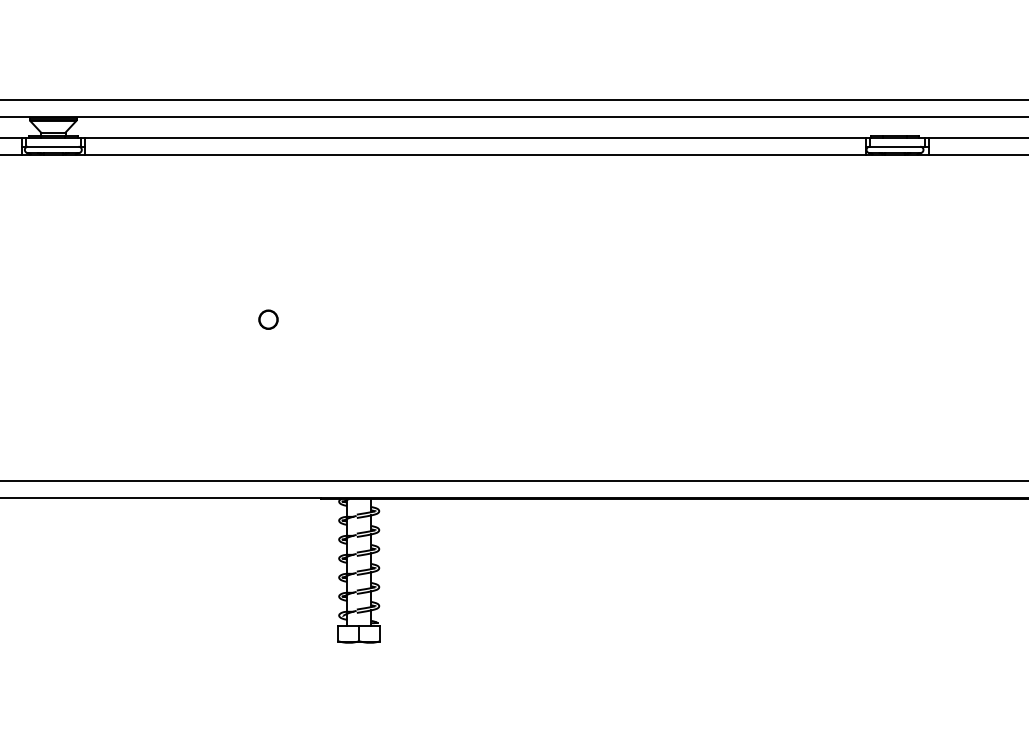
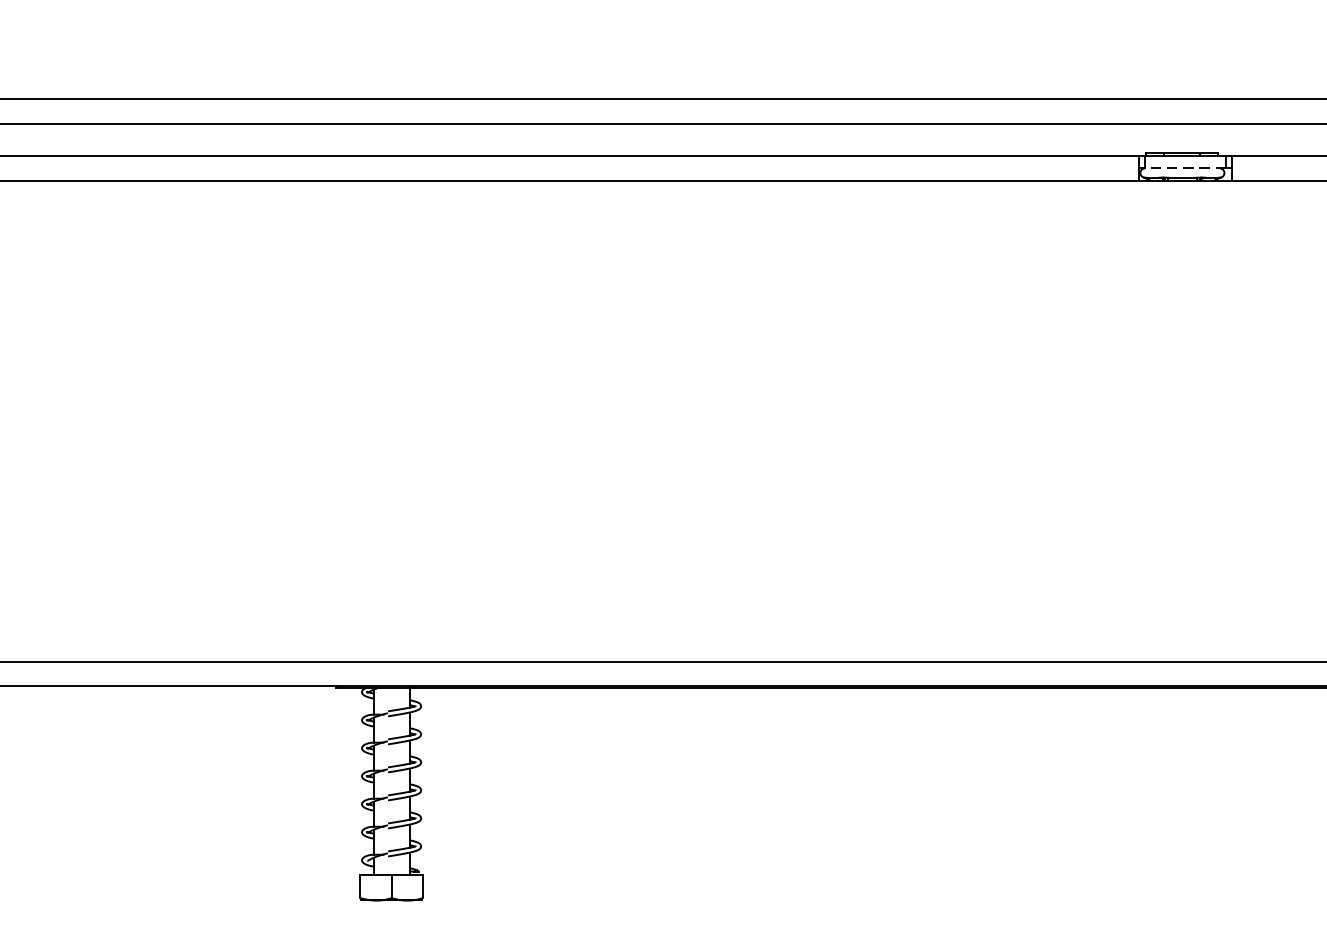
line: (896, 146) -> (1184, 168), solid -> dashed
circle: (268, 319) -> (257, 423), removed

